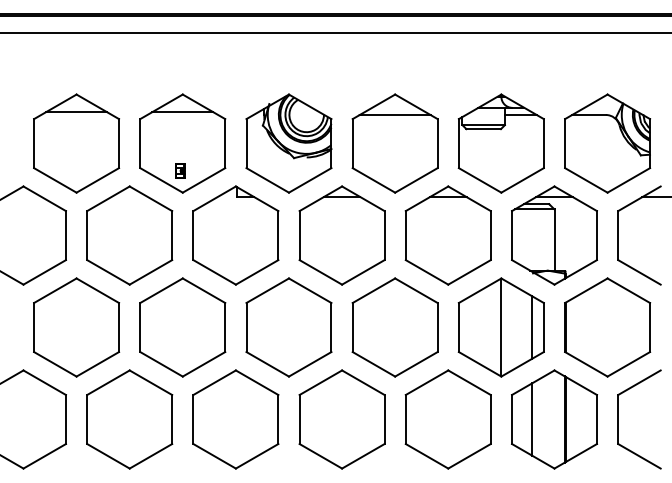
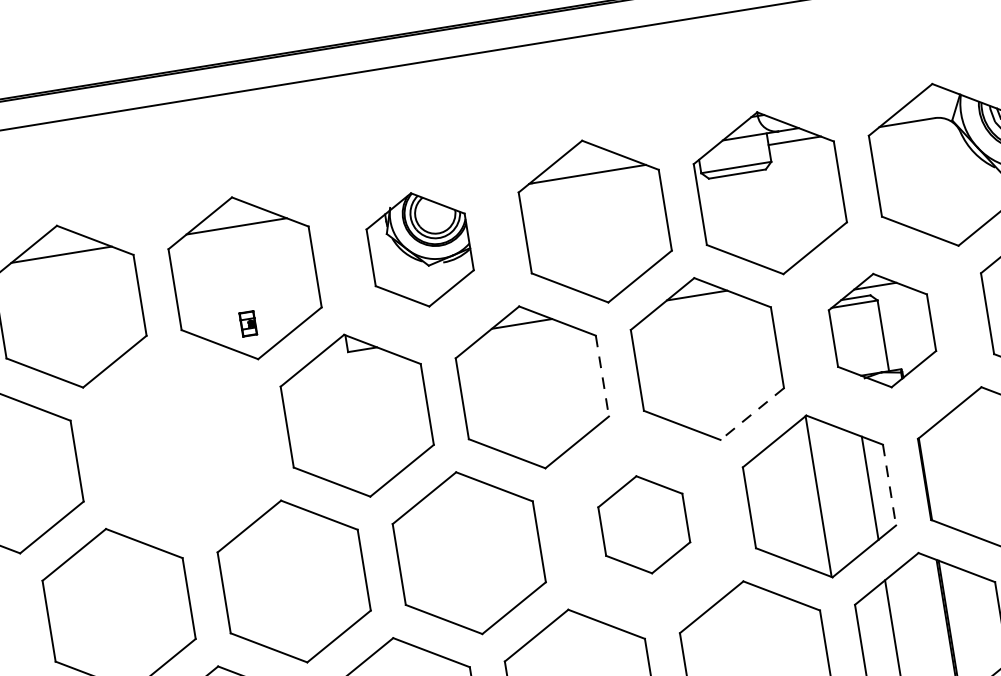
part: (288, 143) -> (419, 249), size x0.7
part: (129, 235) -> (181, 444), removed
line: (384, 235) -> (602, 375), solid -> dashed
part: (554, 235) -> (882, 330), size x0.7
line: (469, 272) -> (752, 414), solid -> dashed
part: (394, 327) -> (643, 524), size x0.6
line: (543, 327) -> (888, 485), solid -> dashed

